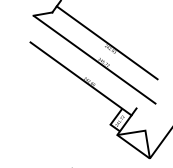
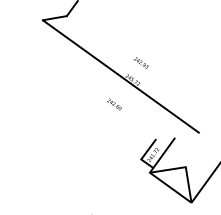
line: (106, 42) -> (136, 54), removed
line: (81, 78) -> (103, 100), removed

